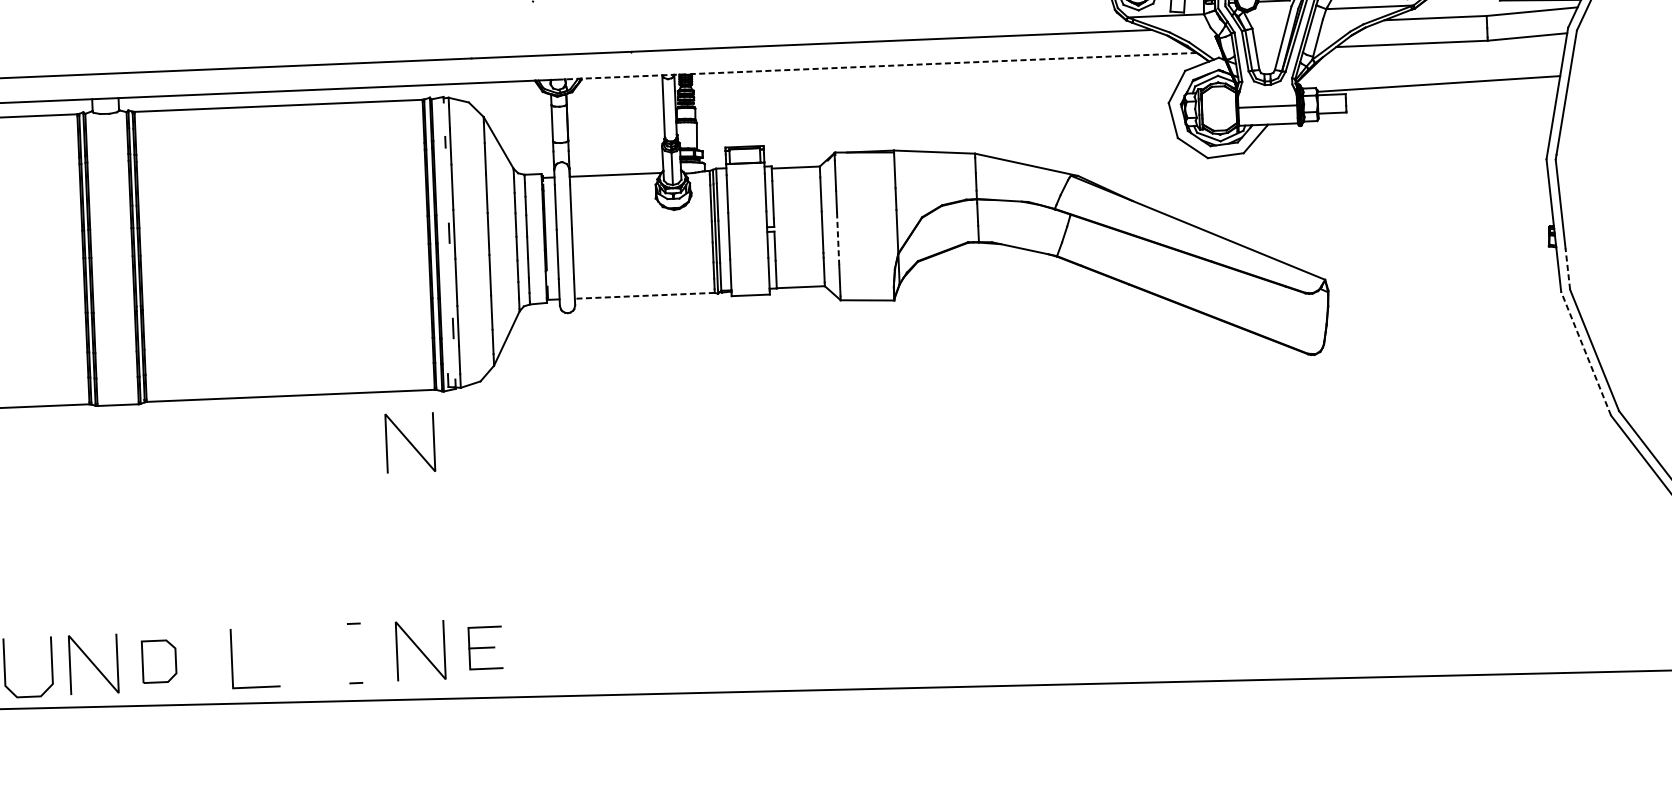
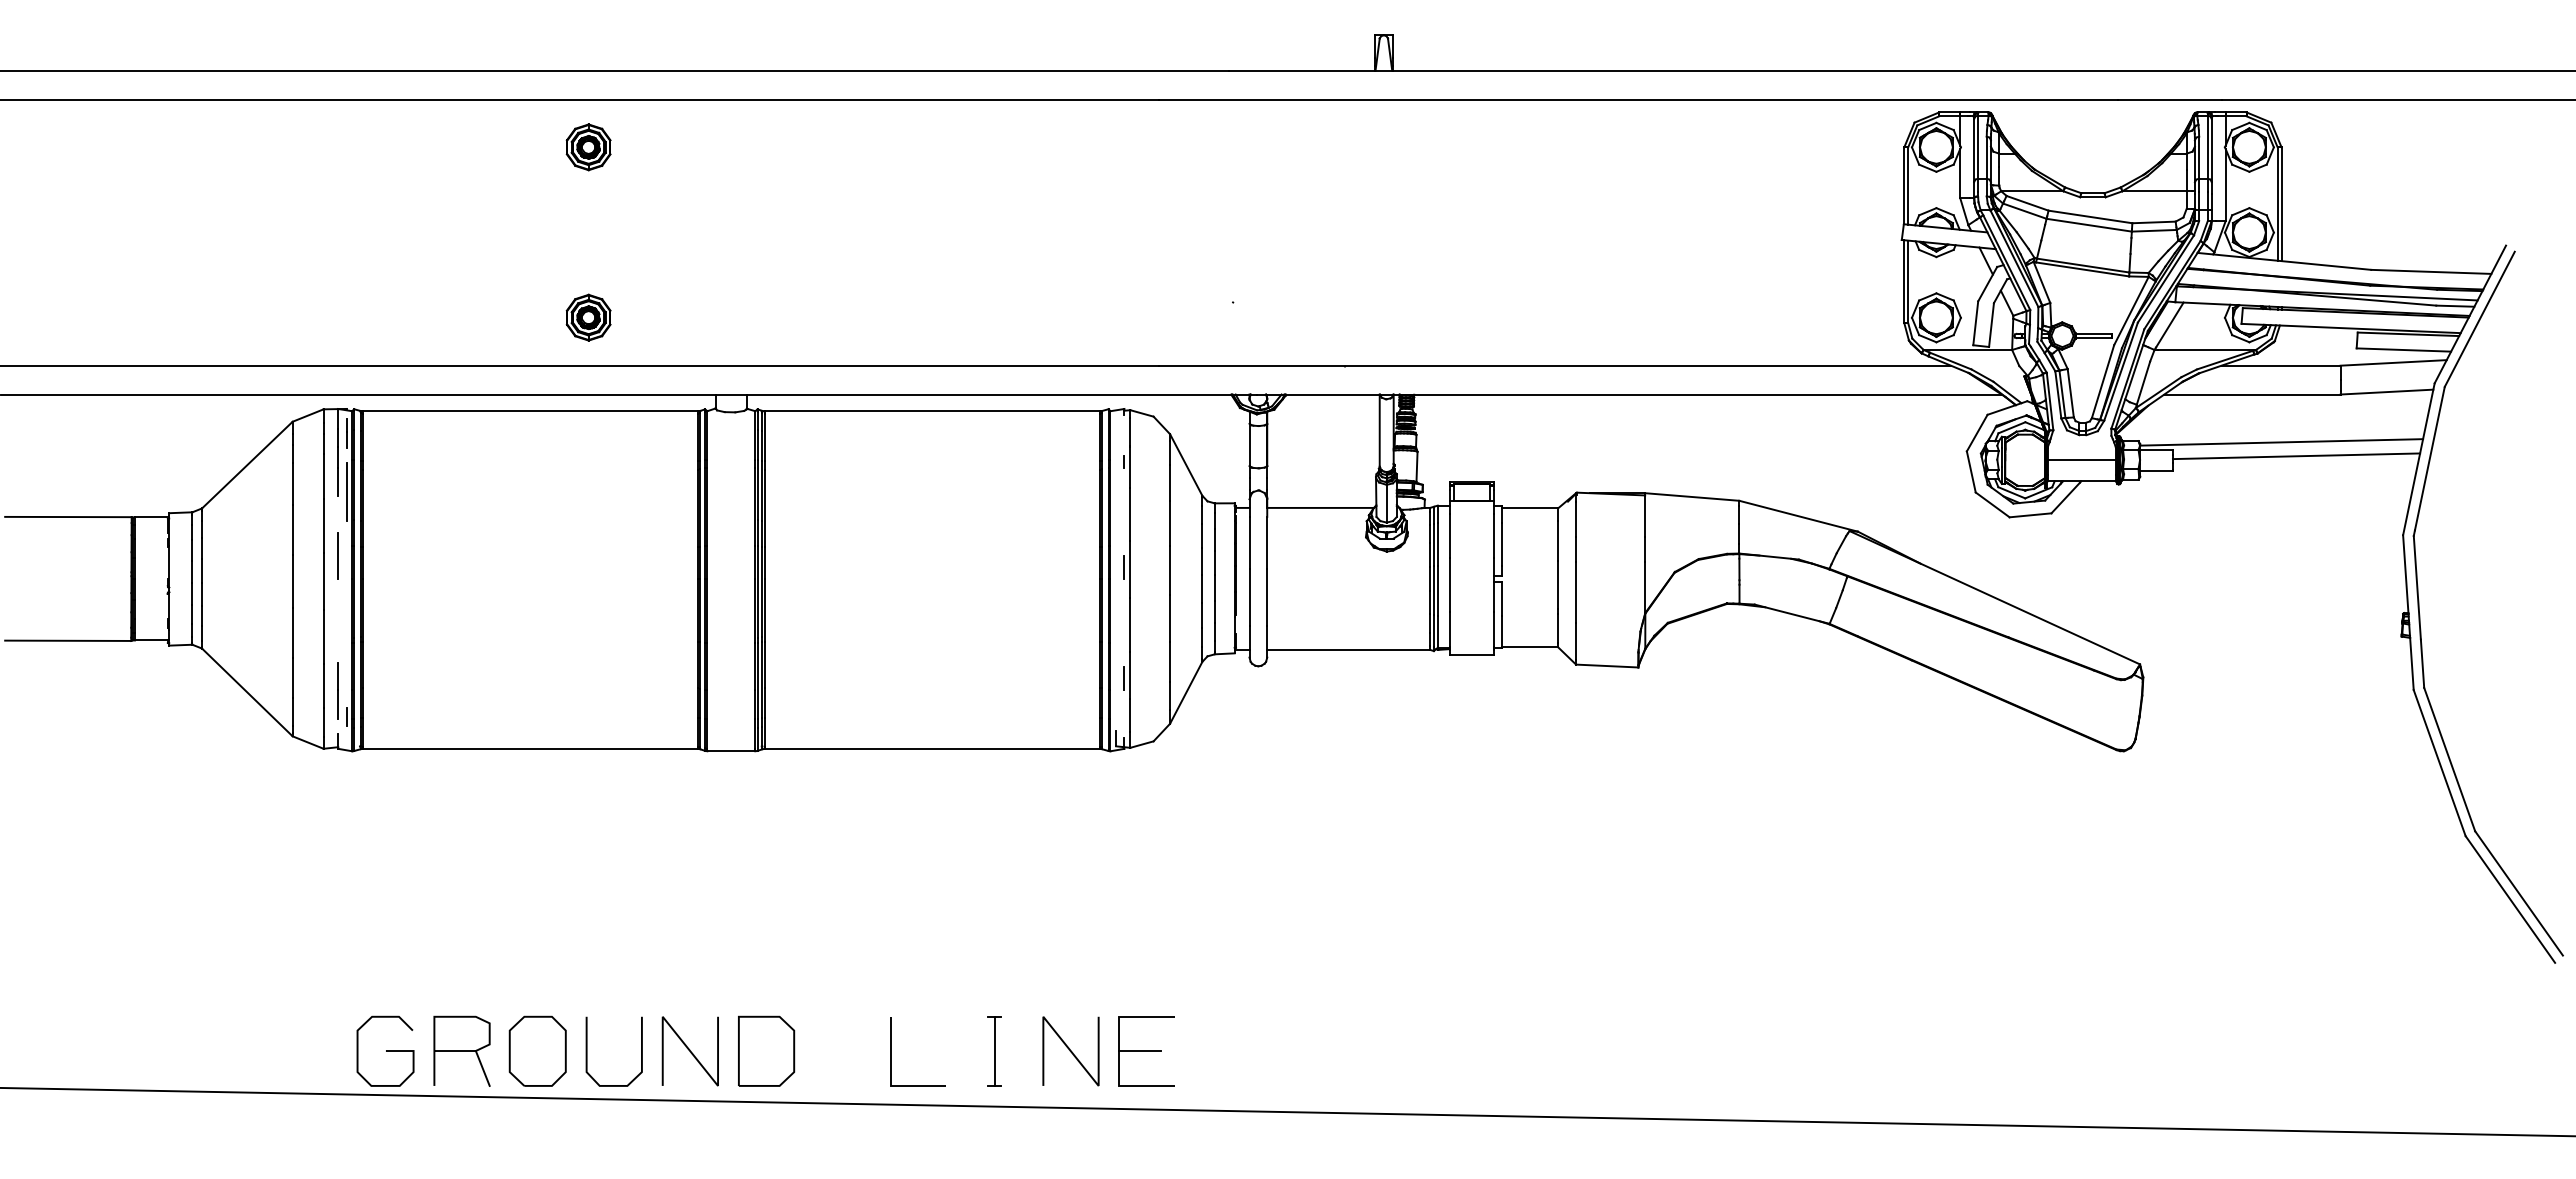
line: (876, 66) -> (1628, 394), dashed -> solid
line: (1452, 95) -> (2296, 456), added
line: (838, 239) -> (1576, 593), dashed -> solid
line: (1567, 268) -> (2422, 663), dashed -> solid
line: (644, 295) -> (1348, 649), dashed -> solid
line: (1585, 354) -> (2439, 763), dashed -> solid
line: (409, 443) -> (1068, 809), removed
part: (485, 648) -> (1146, 1051), size x1.43
line: (355, 652) -> (994, 1050), added
line: (232, 658) -> (891, 1051), moved
part: (159, 660) -> (766, 1050), size x1.43

